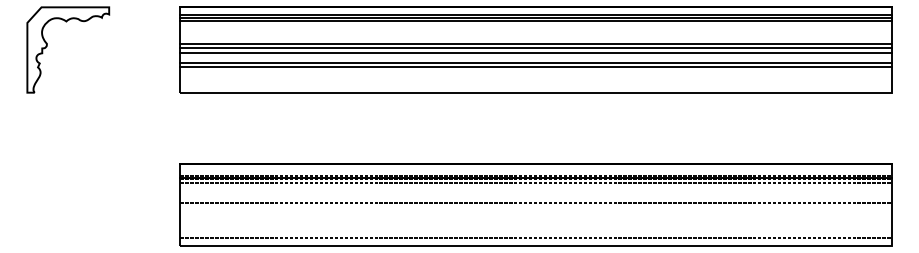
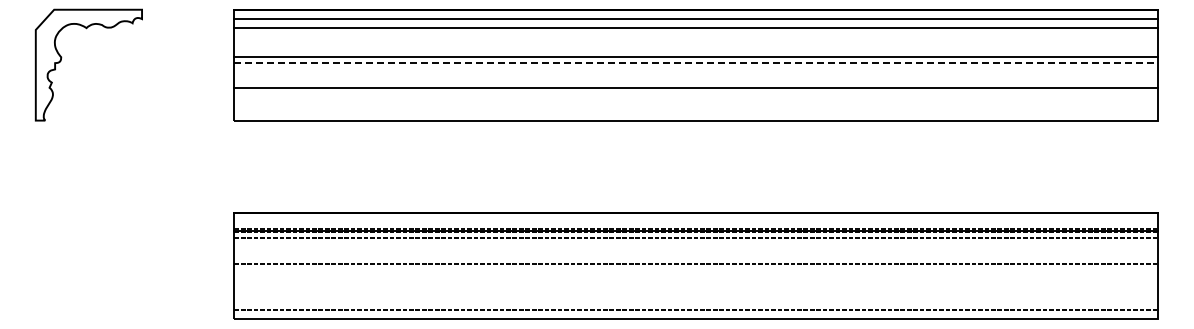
line: (536, 17) -> (696, 23), removed
line: (536, 48) -> (696, 63), solid -> dashed
line: (536, 53) -> (696, 69), removed
line: (536, 63) -> (696, 82), removed

